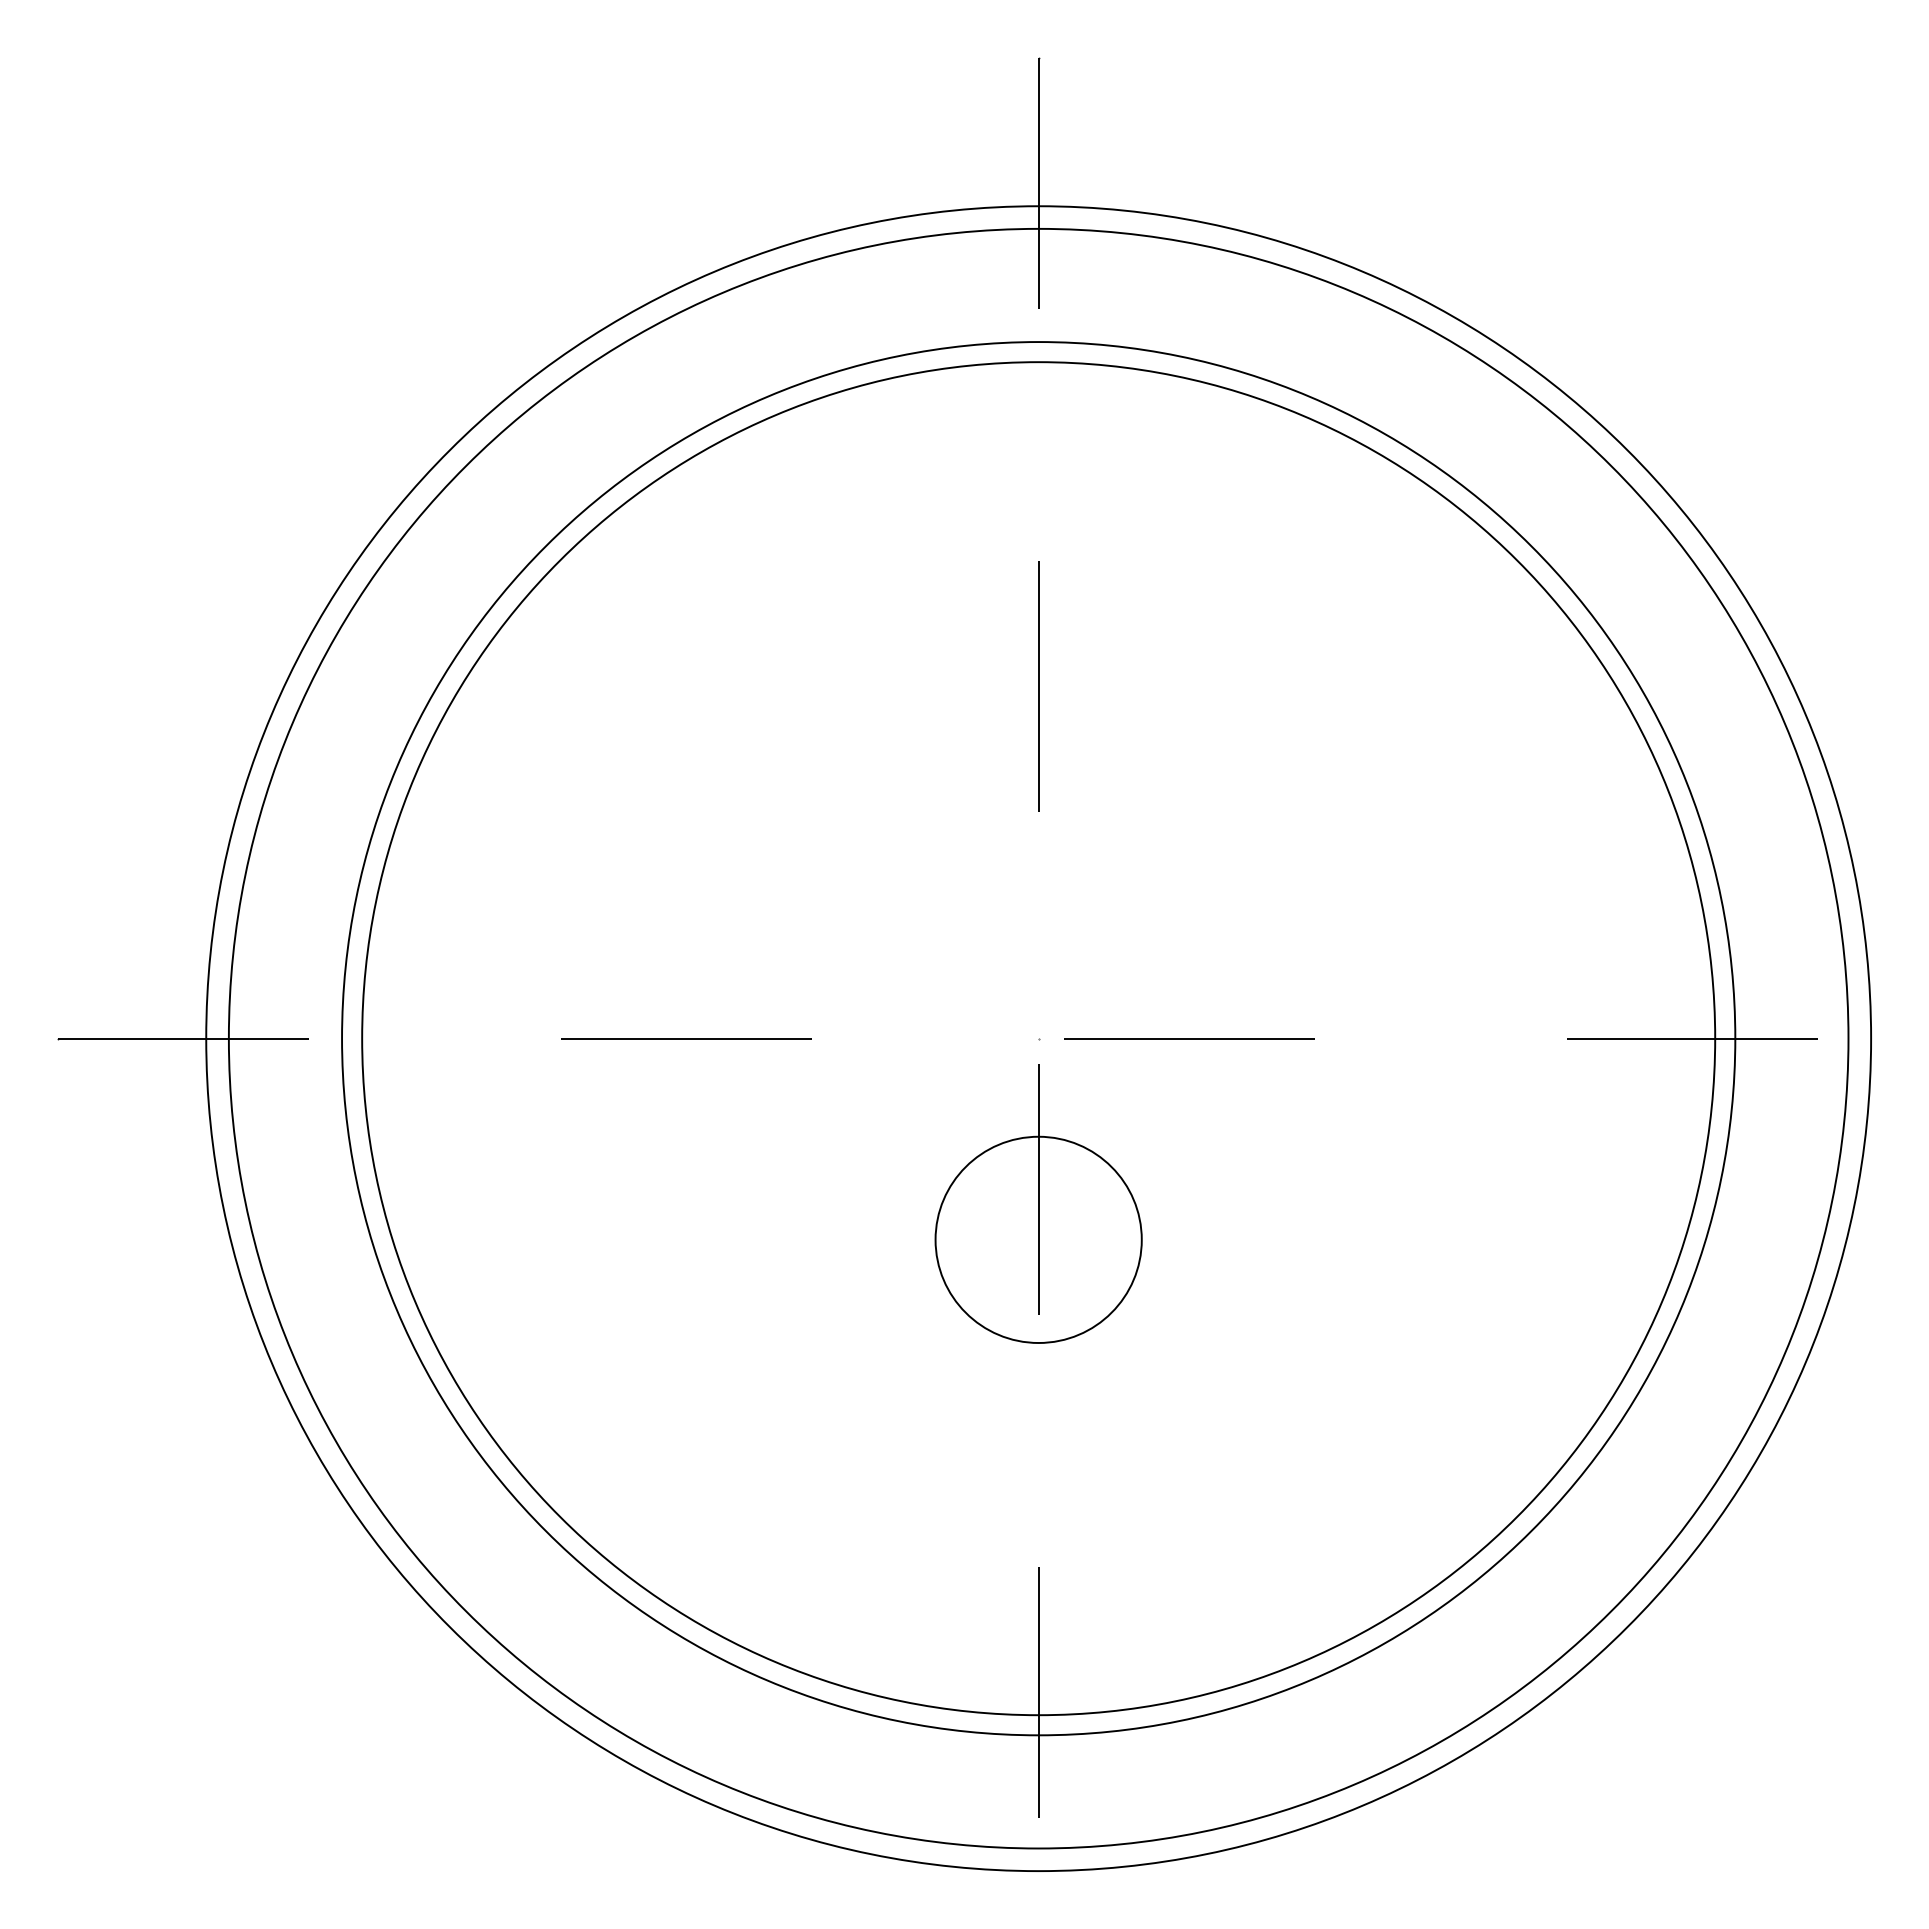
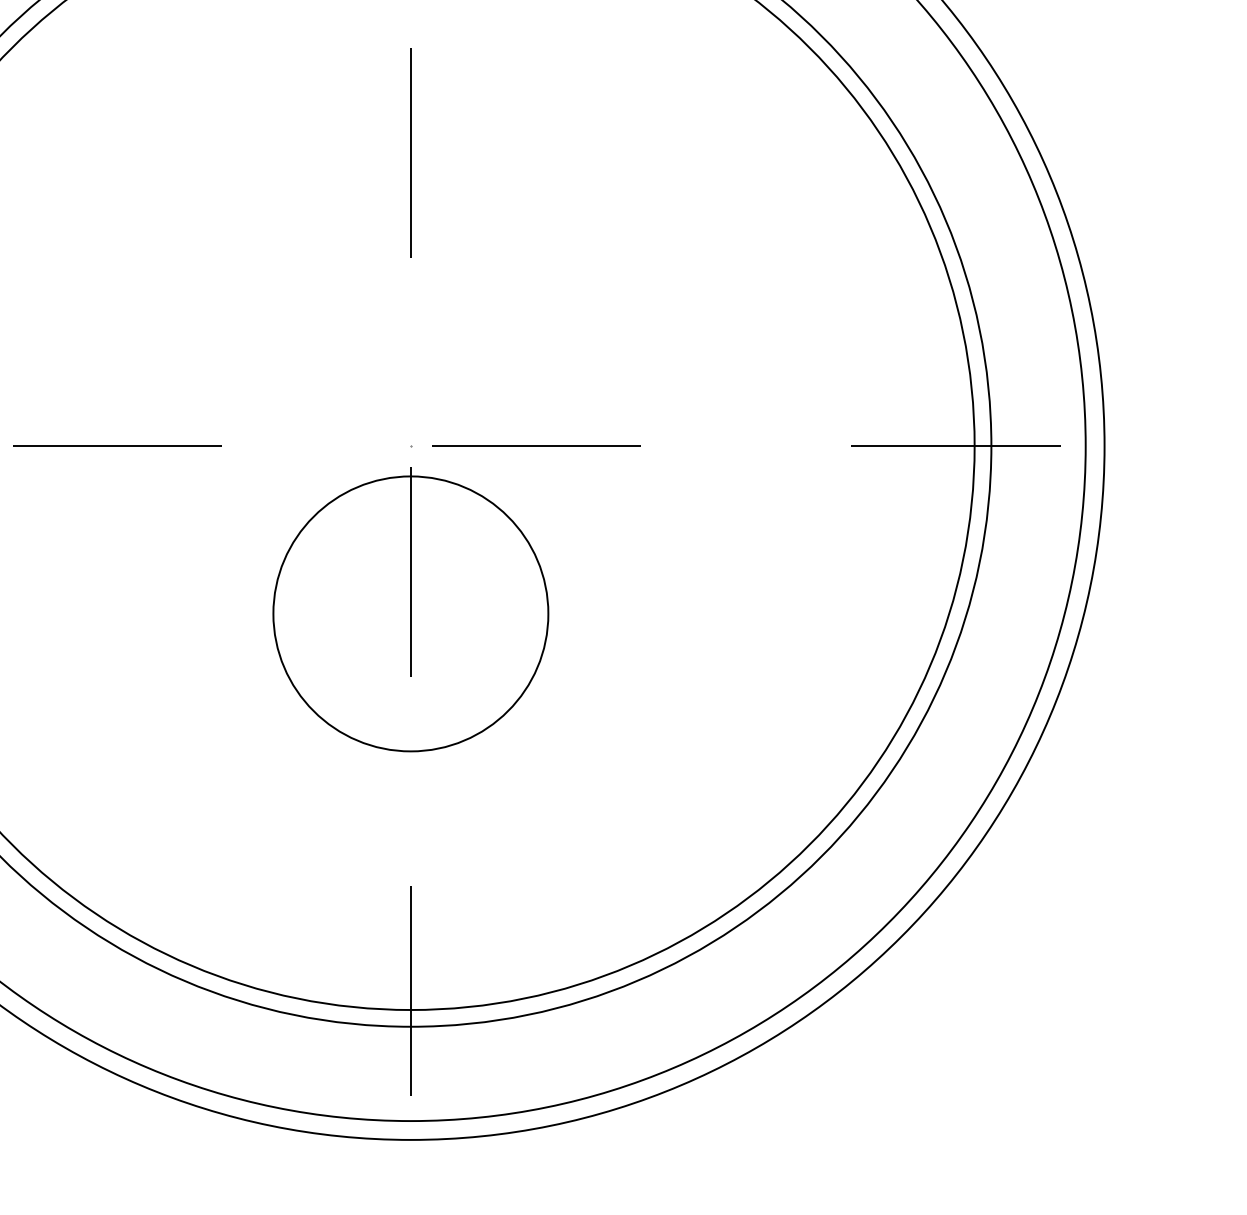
circle: (1038, 1239) -> (410, 613), size x1.6

